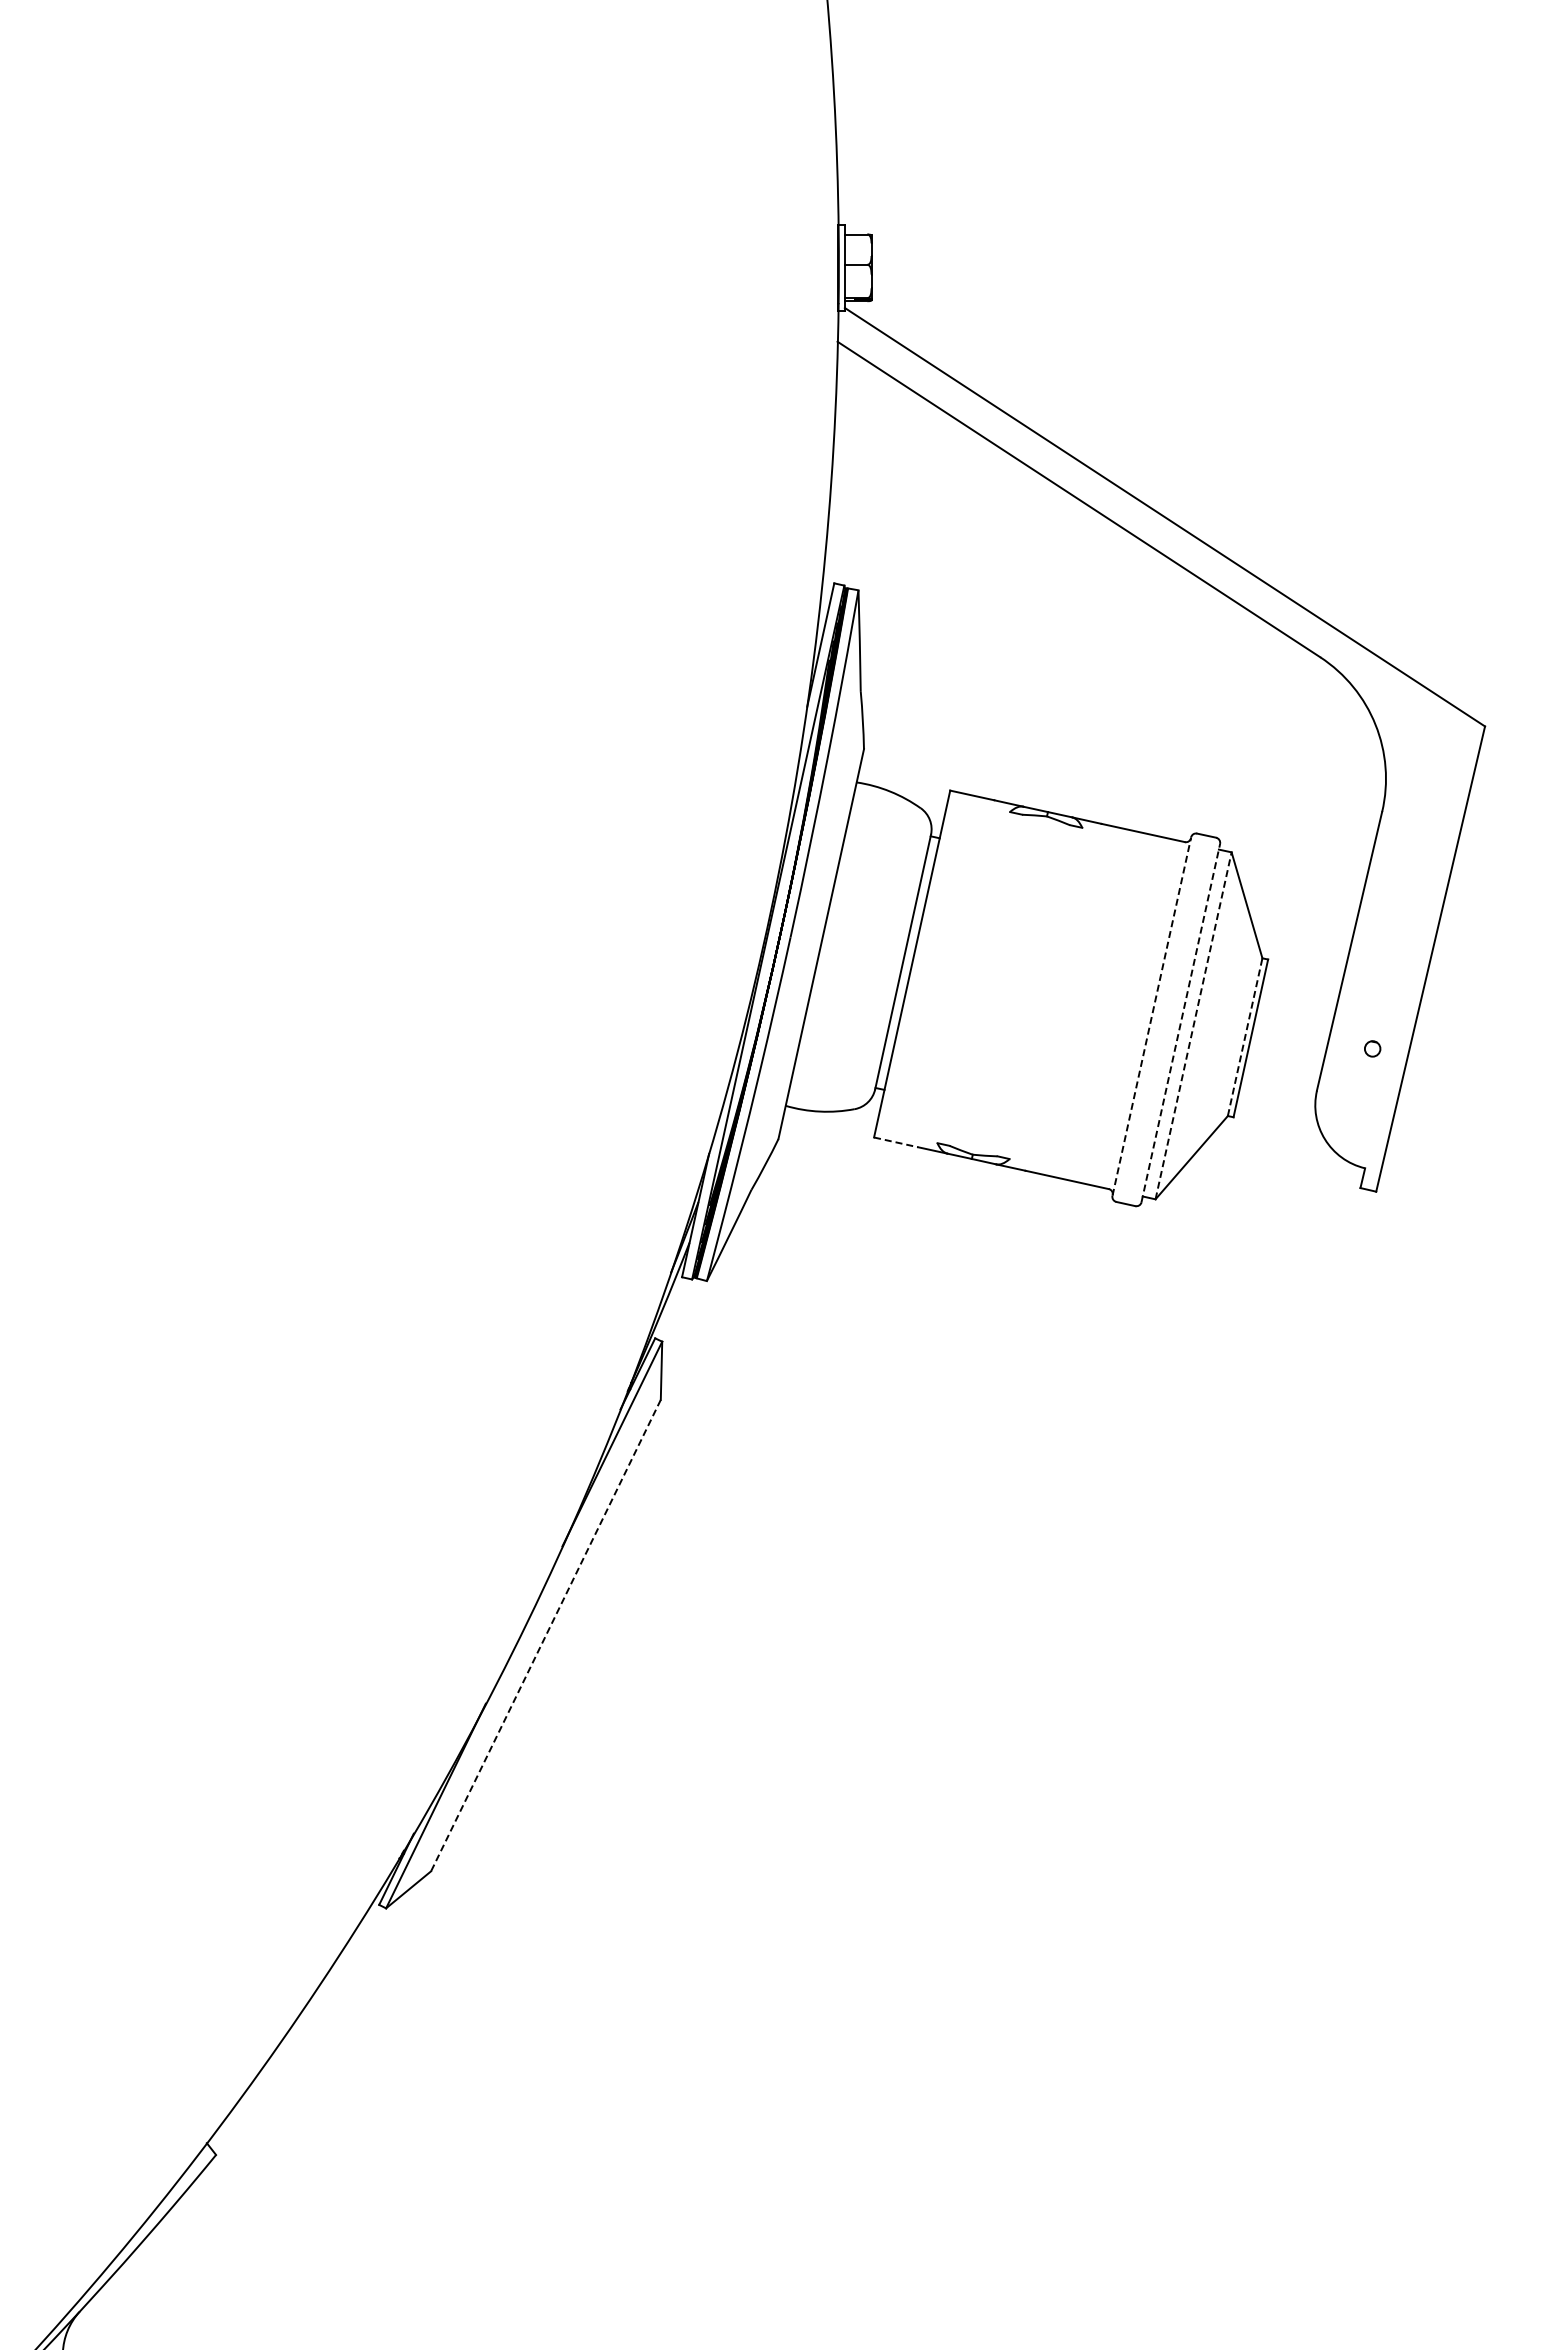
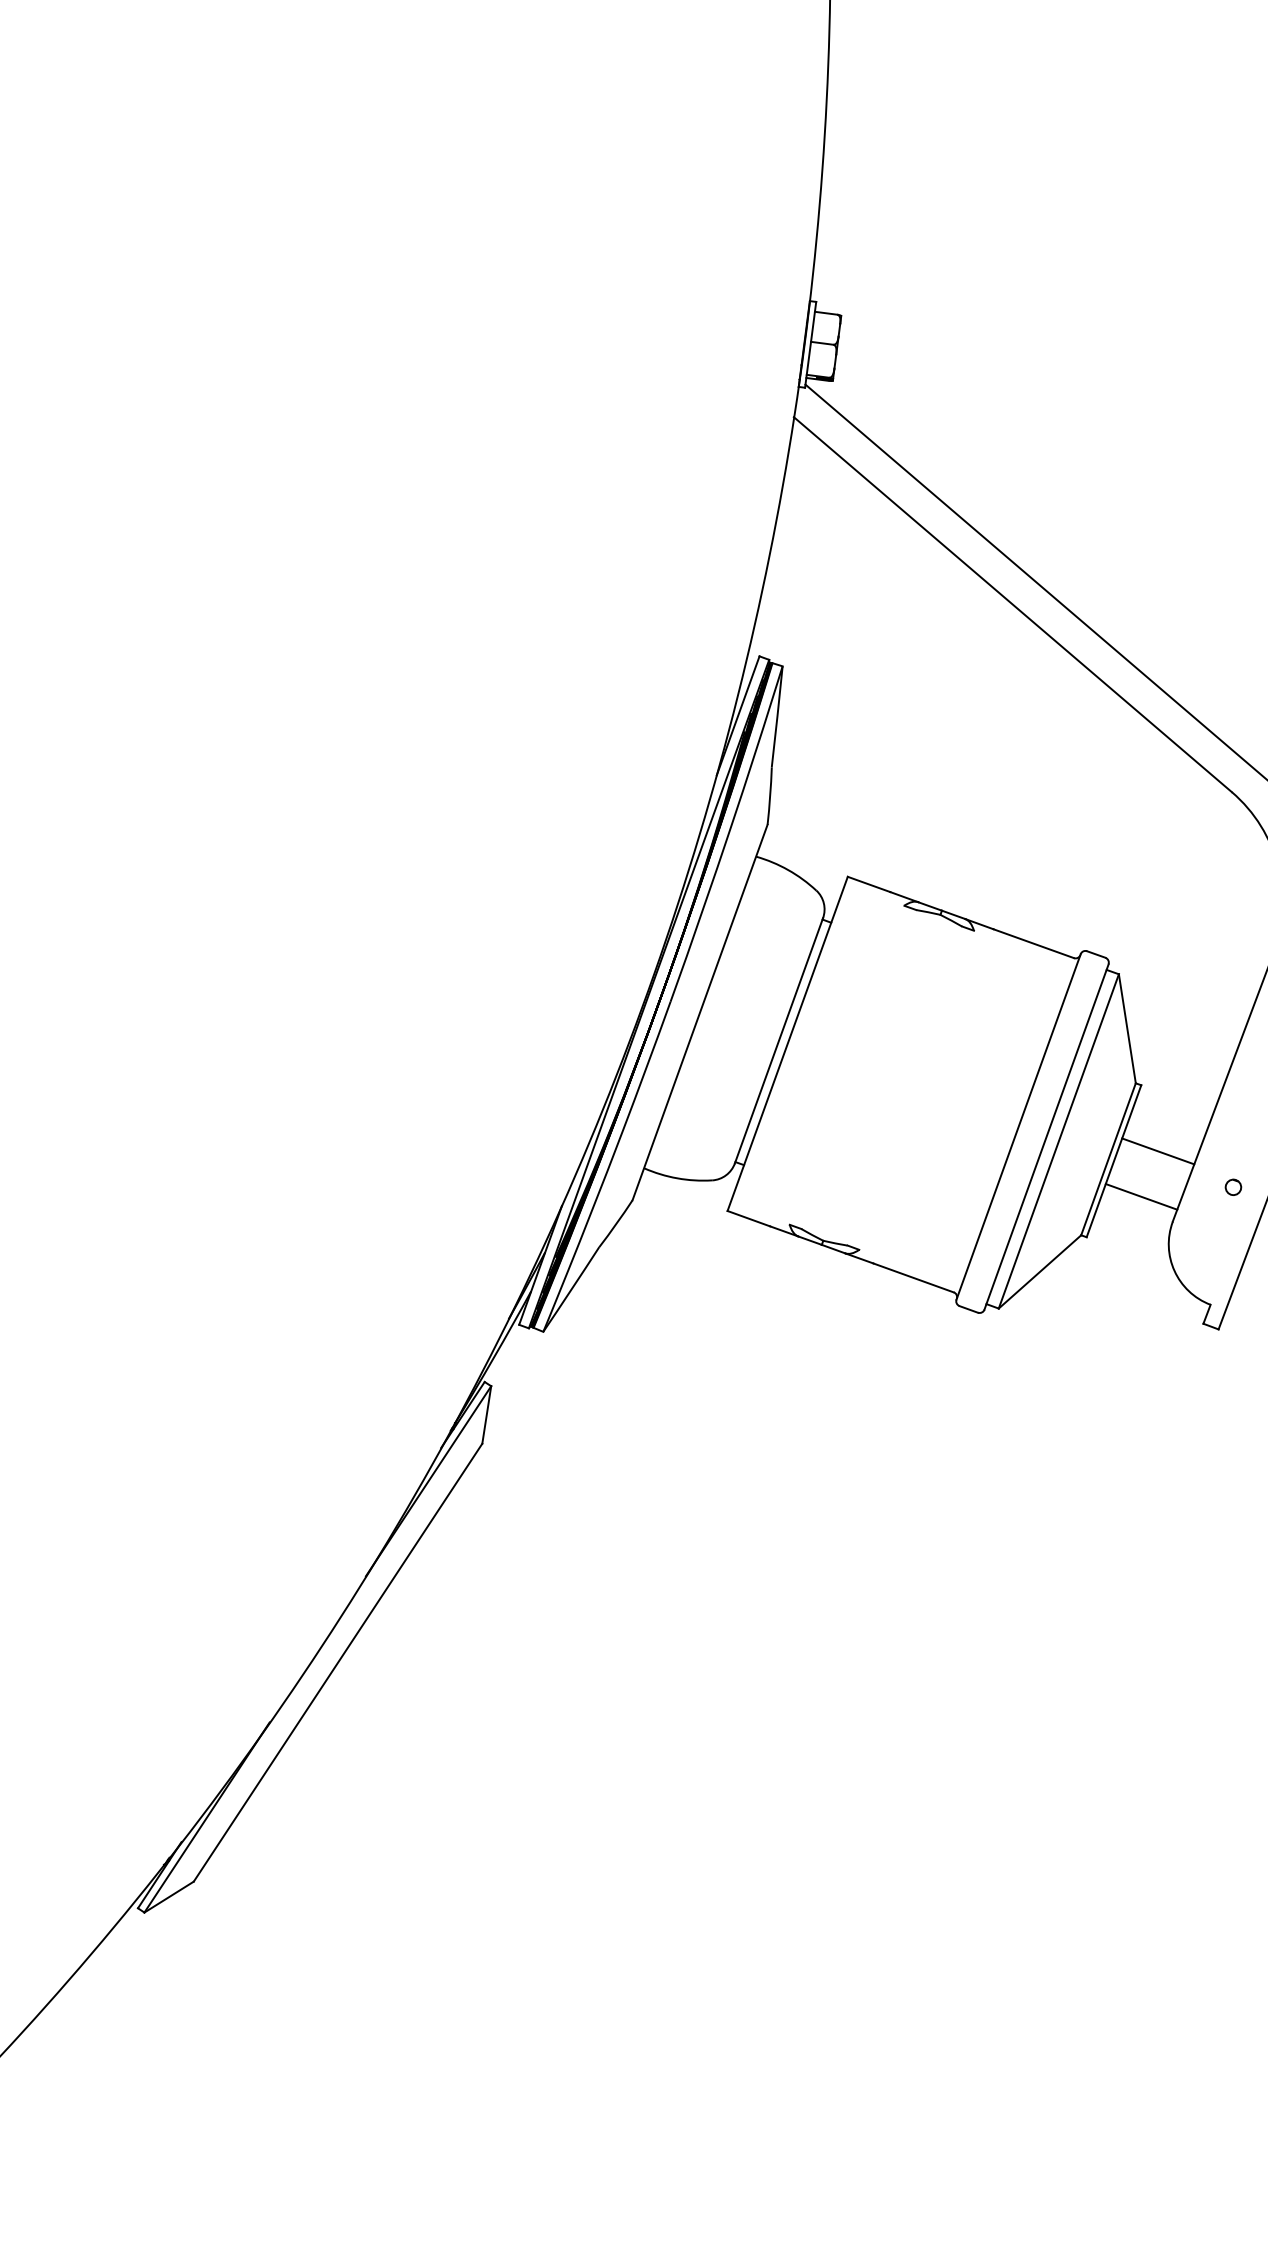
line: (1151, 1016) -> (1018, 1126), dashed -> solid
line: (1180, 1022) -> (1046, 1136), dashed -> solid
line: (1293, 1022) -> (1158, 1150), added
line: (1193, 1025) -> (1058, 1141), dashed -> solid
line: (1245, 1037) -> (1108, 1159), dashed -> solid
line: (1282, 1070) -> (1141, 1197), added
line: (896, 1142) -> (749, 1218), dashed -> solid
line: (545, 1636) -> (337, 1663), dashed -> solid

